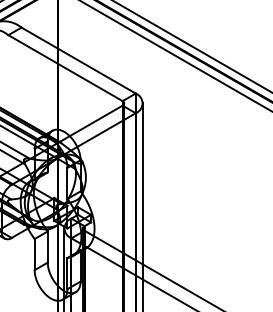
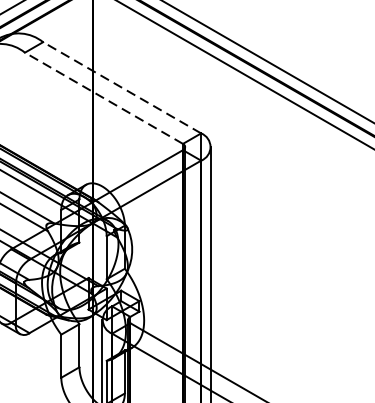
line: (78, 60) -> (121, 87), solid -> dashed
line: (65, 68) -> (103, 98), solid -> dashed

